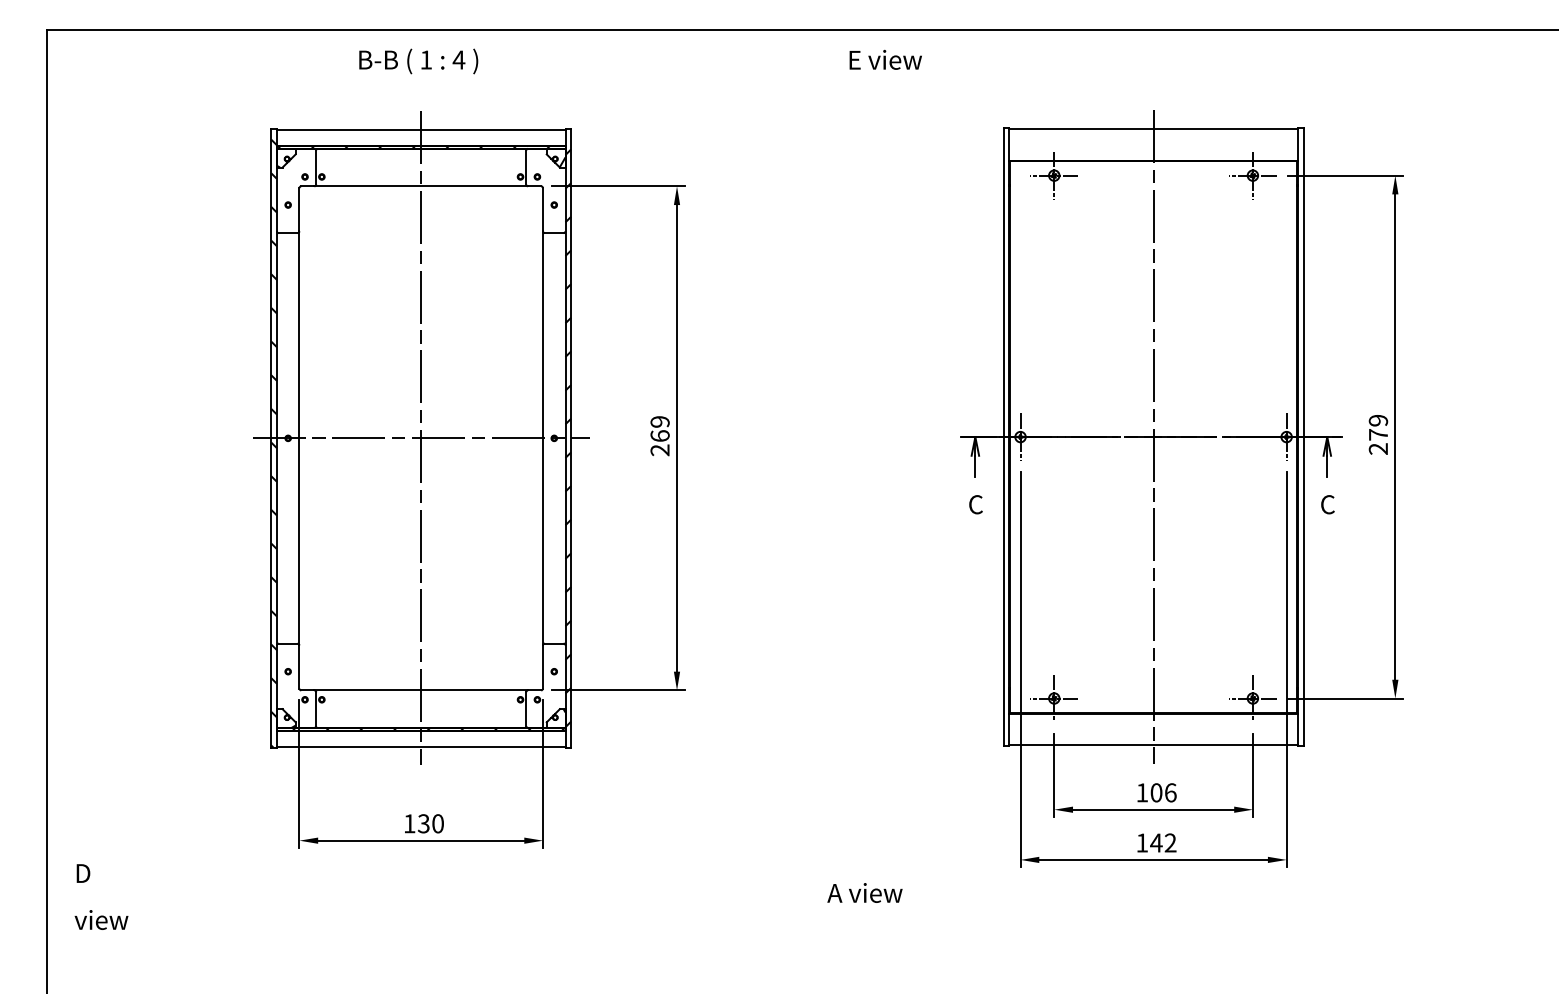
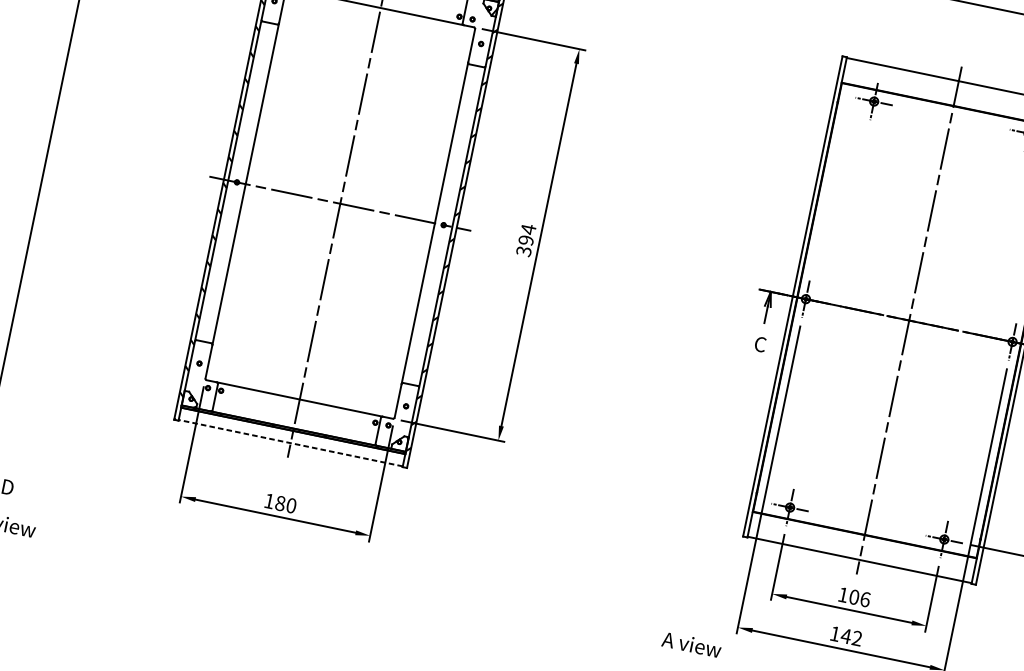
text: (659, 435) -> (525, 239), 269 -> 394
line: (420, 746) -> (290, 442), solid -> dashed
text: (423, 823) -> (280, 503), 130 -> 180
text: (864, 892) -> (691, 644), moved

